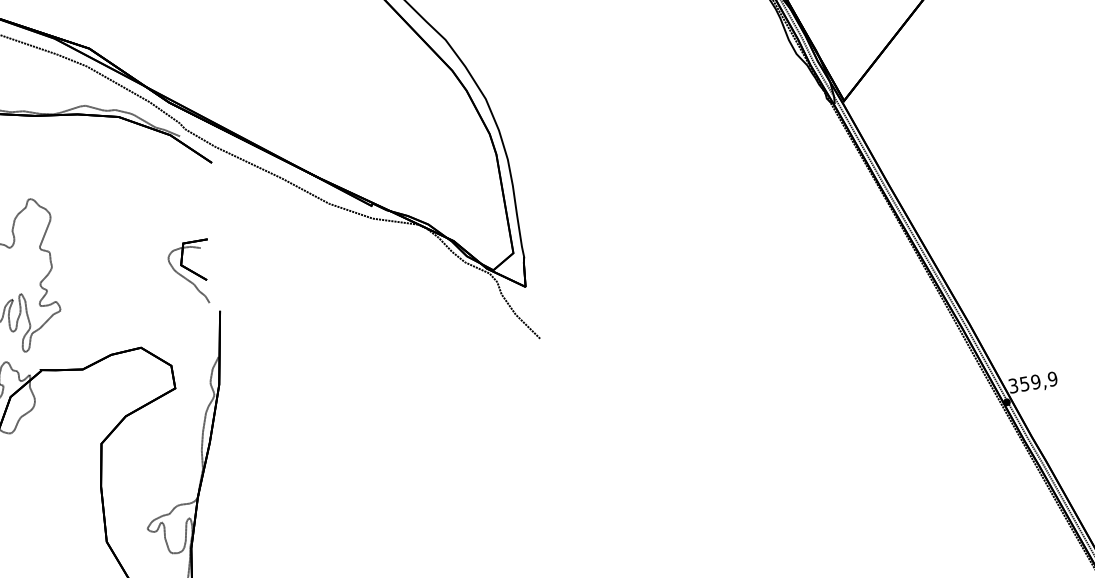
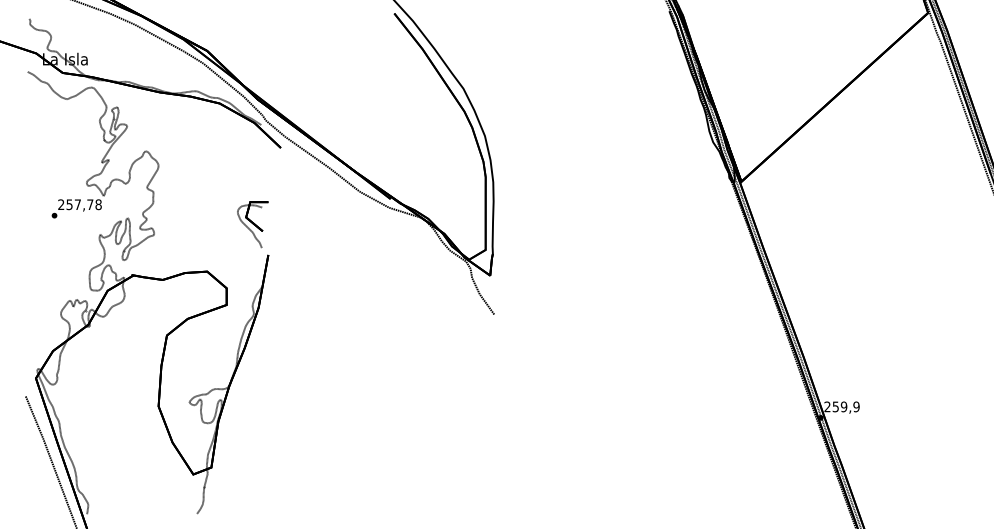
text: (1013, 386) -> (827, 407), 359,9 -> 259,9

